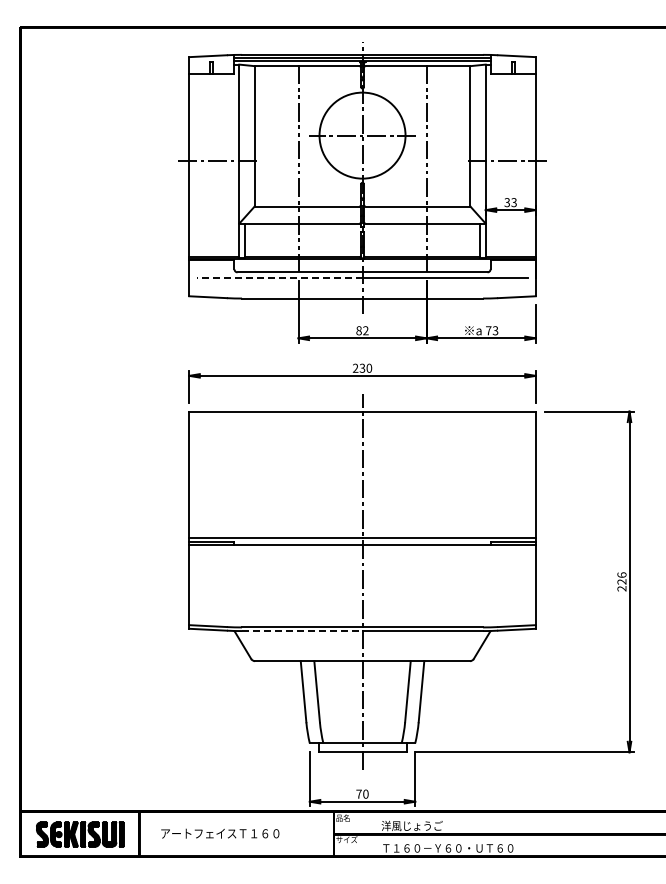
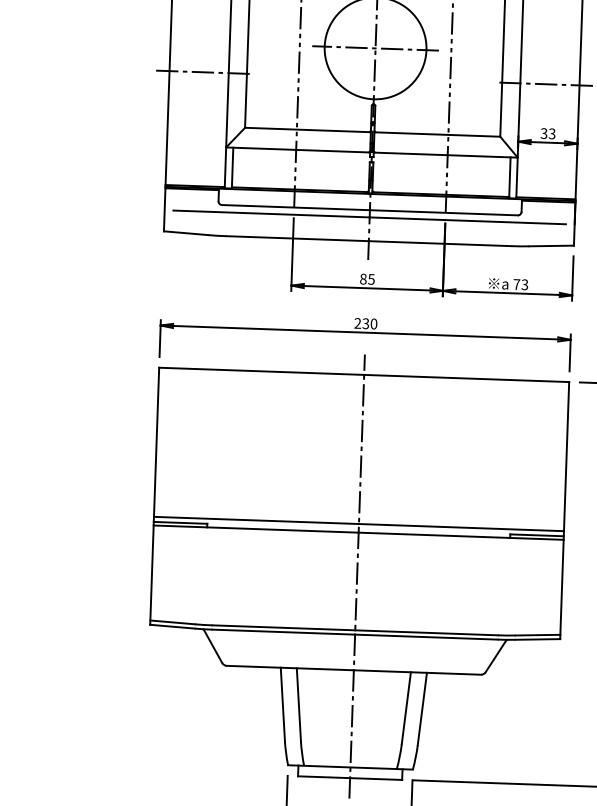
line: (279, 278) -> (271, 214), dashed -> solid
text: (365, 330) -> (371, 279), 82 -> 85
line: (302, 631) -> (284, 632), dashed -> solid

